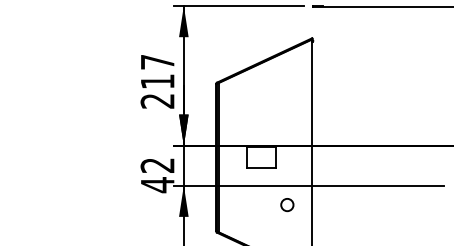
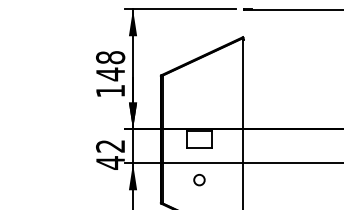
text: (157, 81) -> (110, 74), 217 -> 148
circle: (287, 205) -> (199, 180), moved

